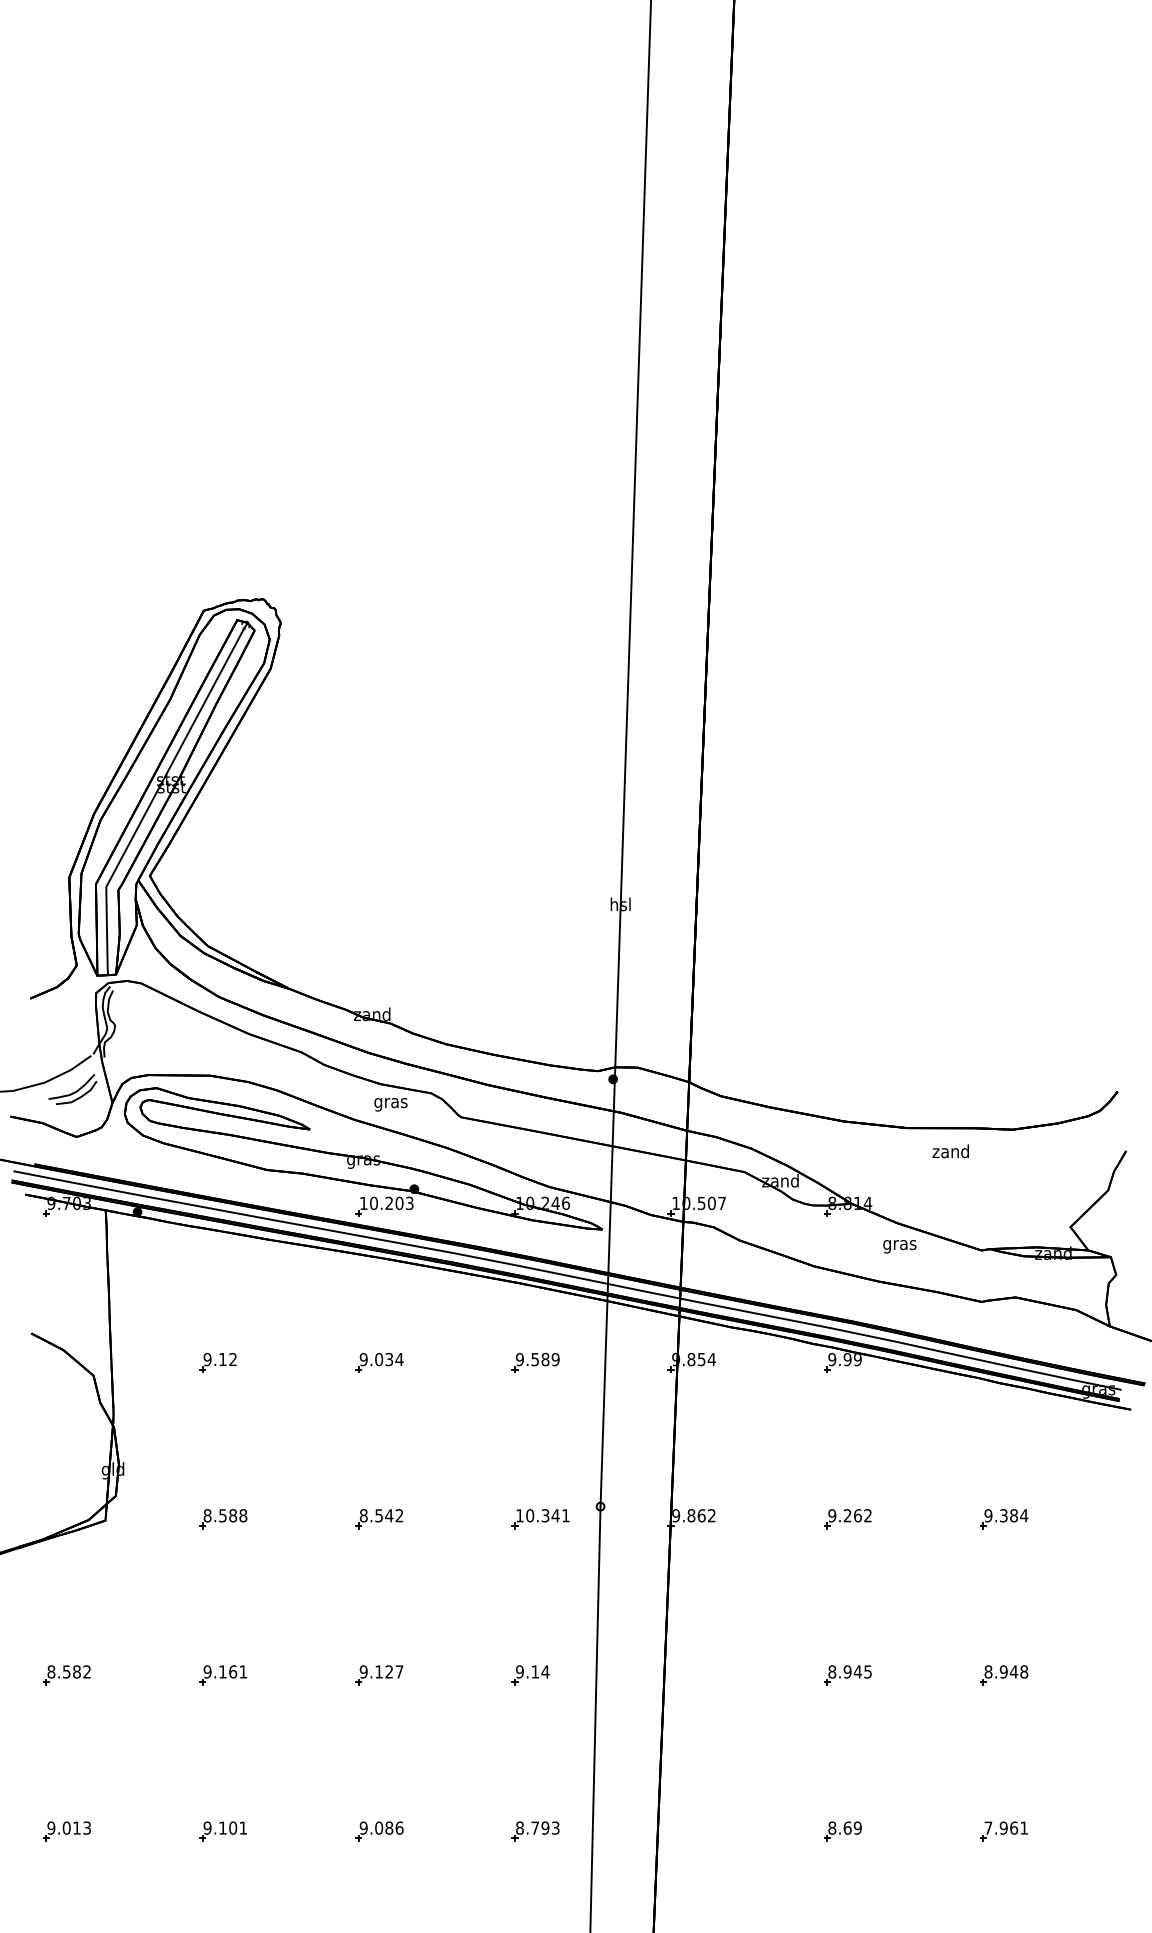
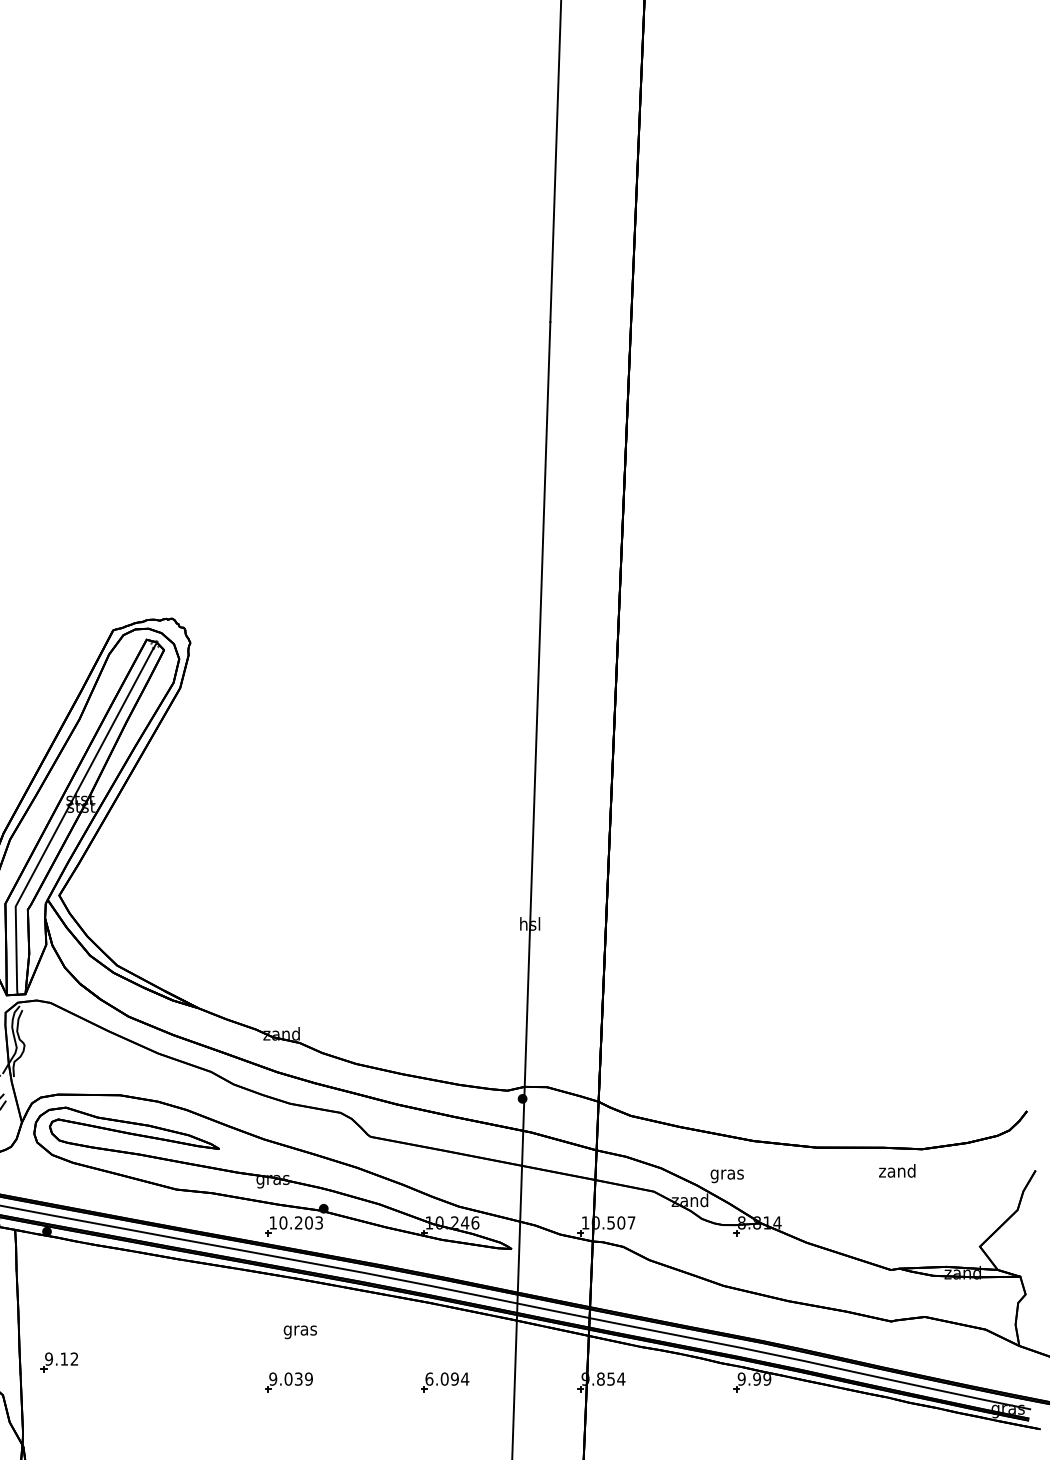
text: (390, 1104) -> (299, 1332), moved
text: (950, 1151) -> (896, 1171), moved
text: (899, 1246) -> (726, 1176), moved
text: (399, 1359) -> (308, 1379), 9.034 -> 9.039
text: (537, 1359) -> (446, 1379), 9.589 -> 6.094
part: (217, 1362) -> (58, 1362), moved

